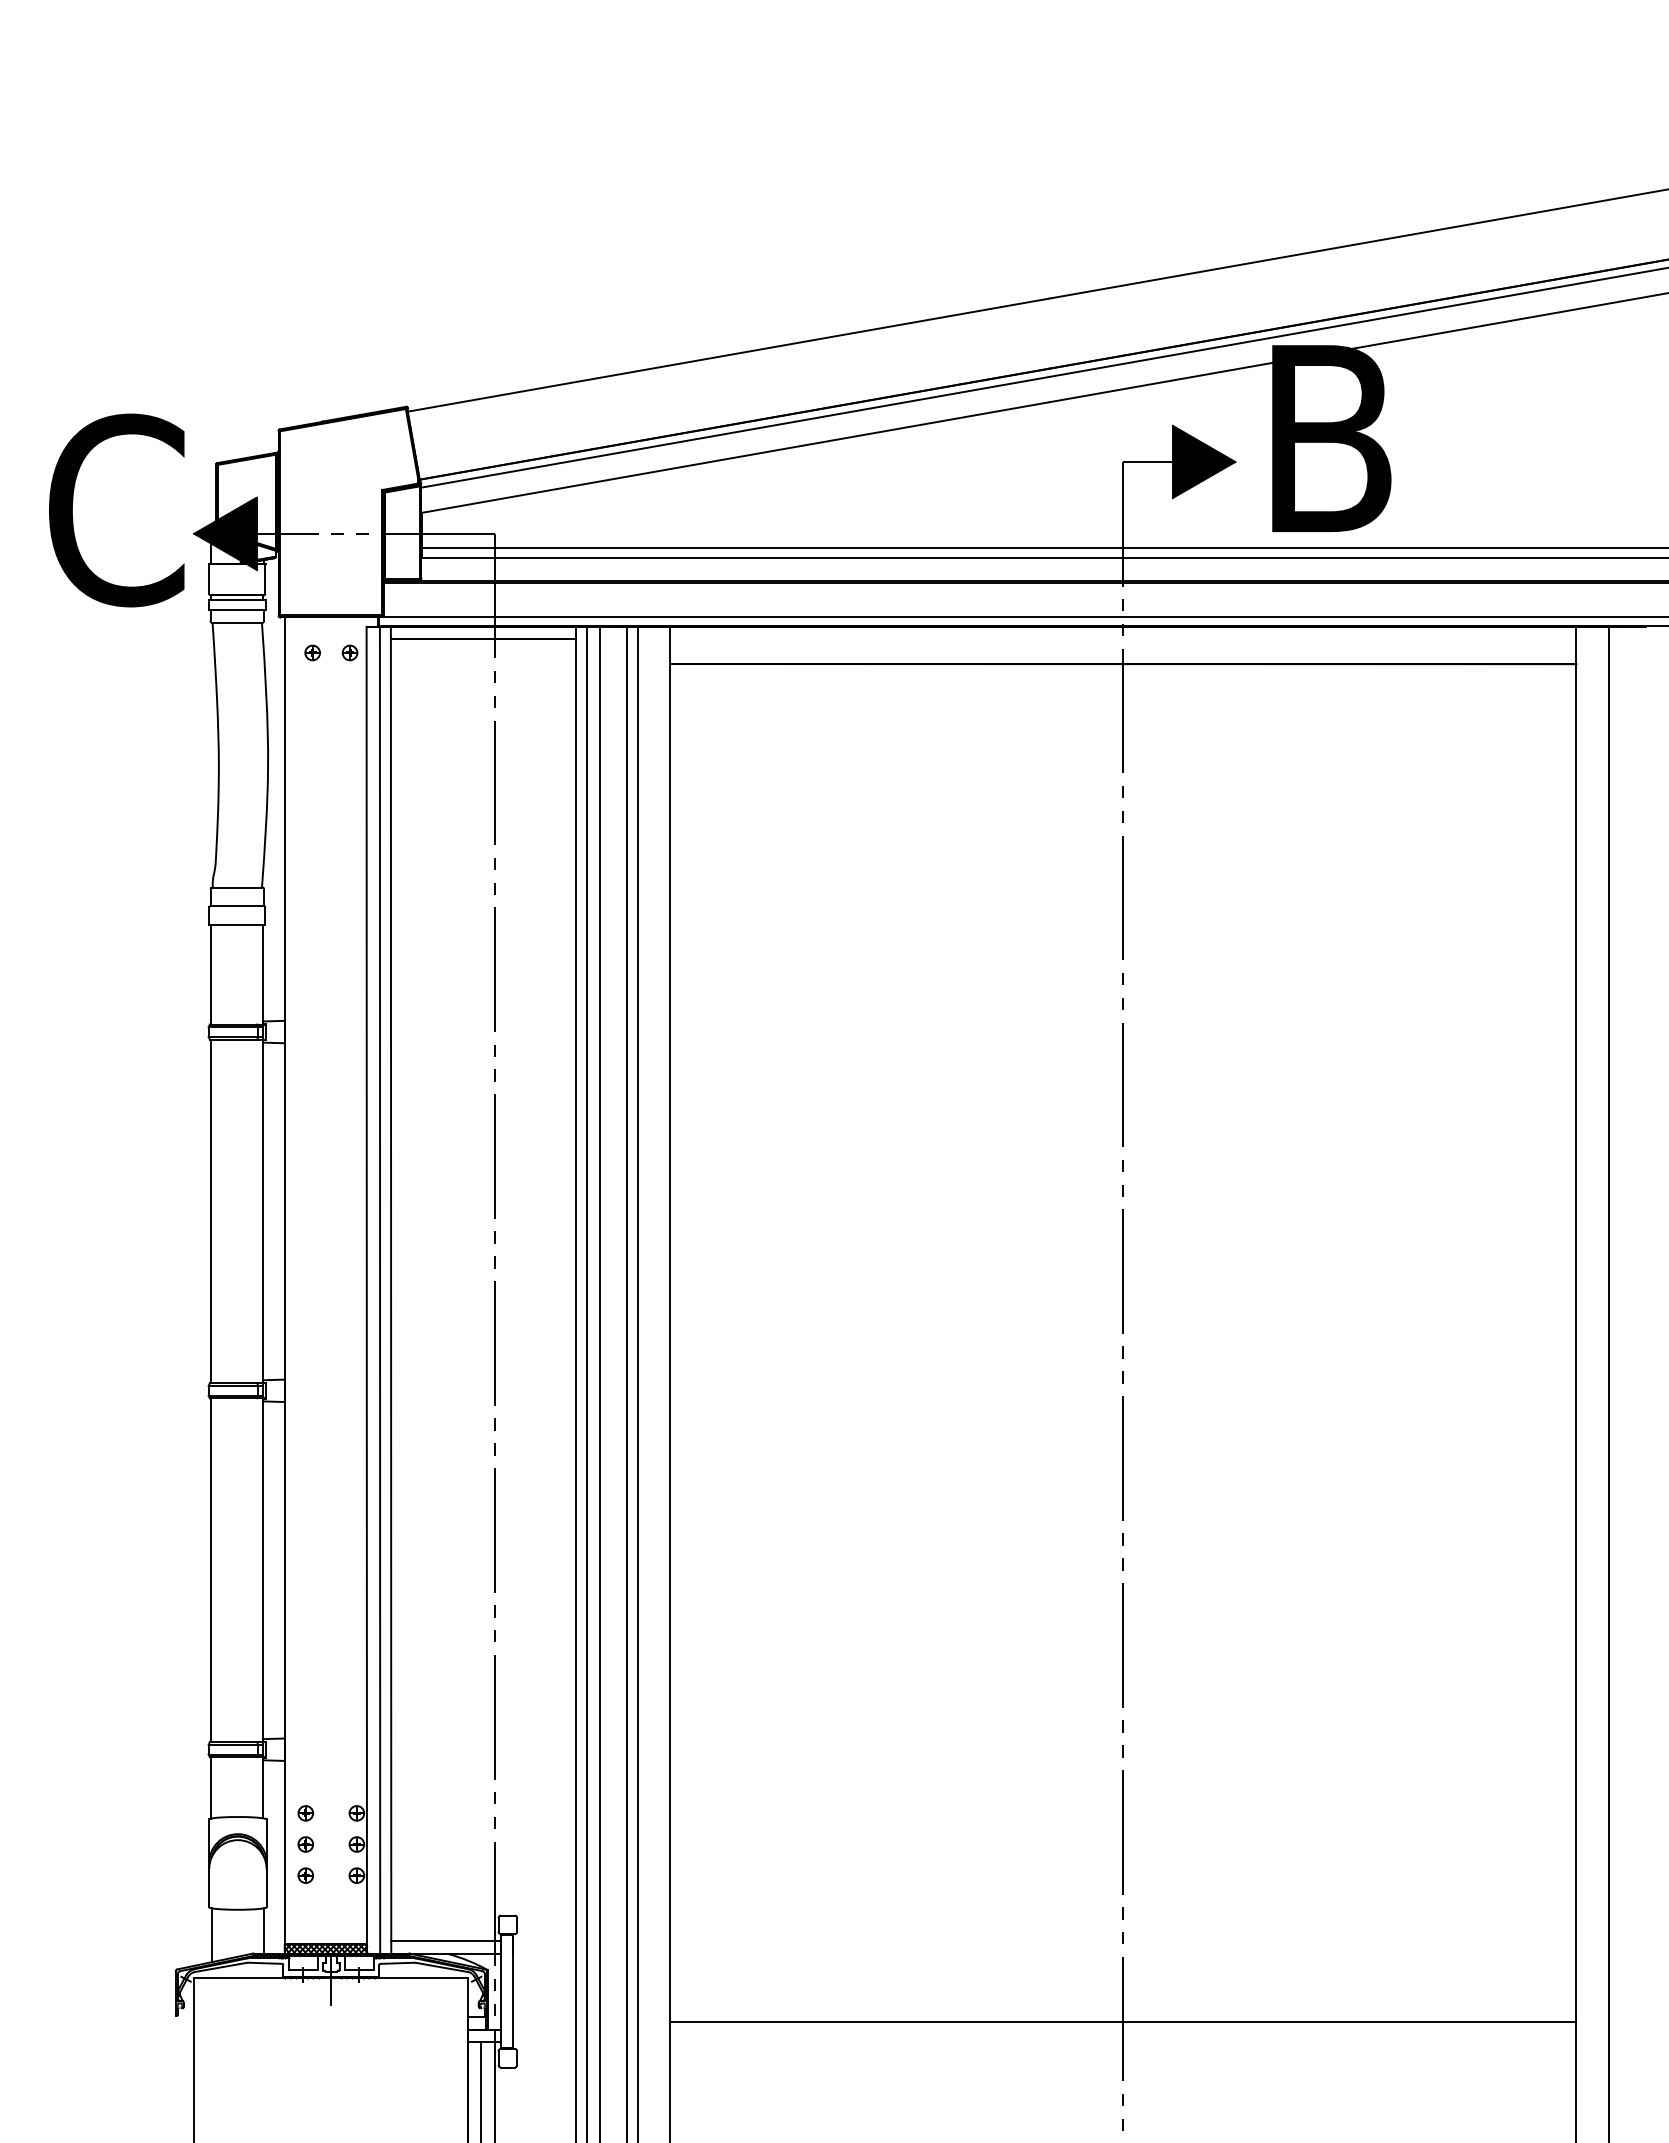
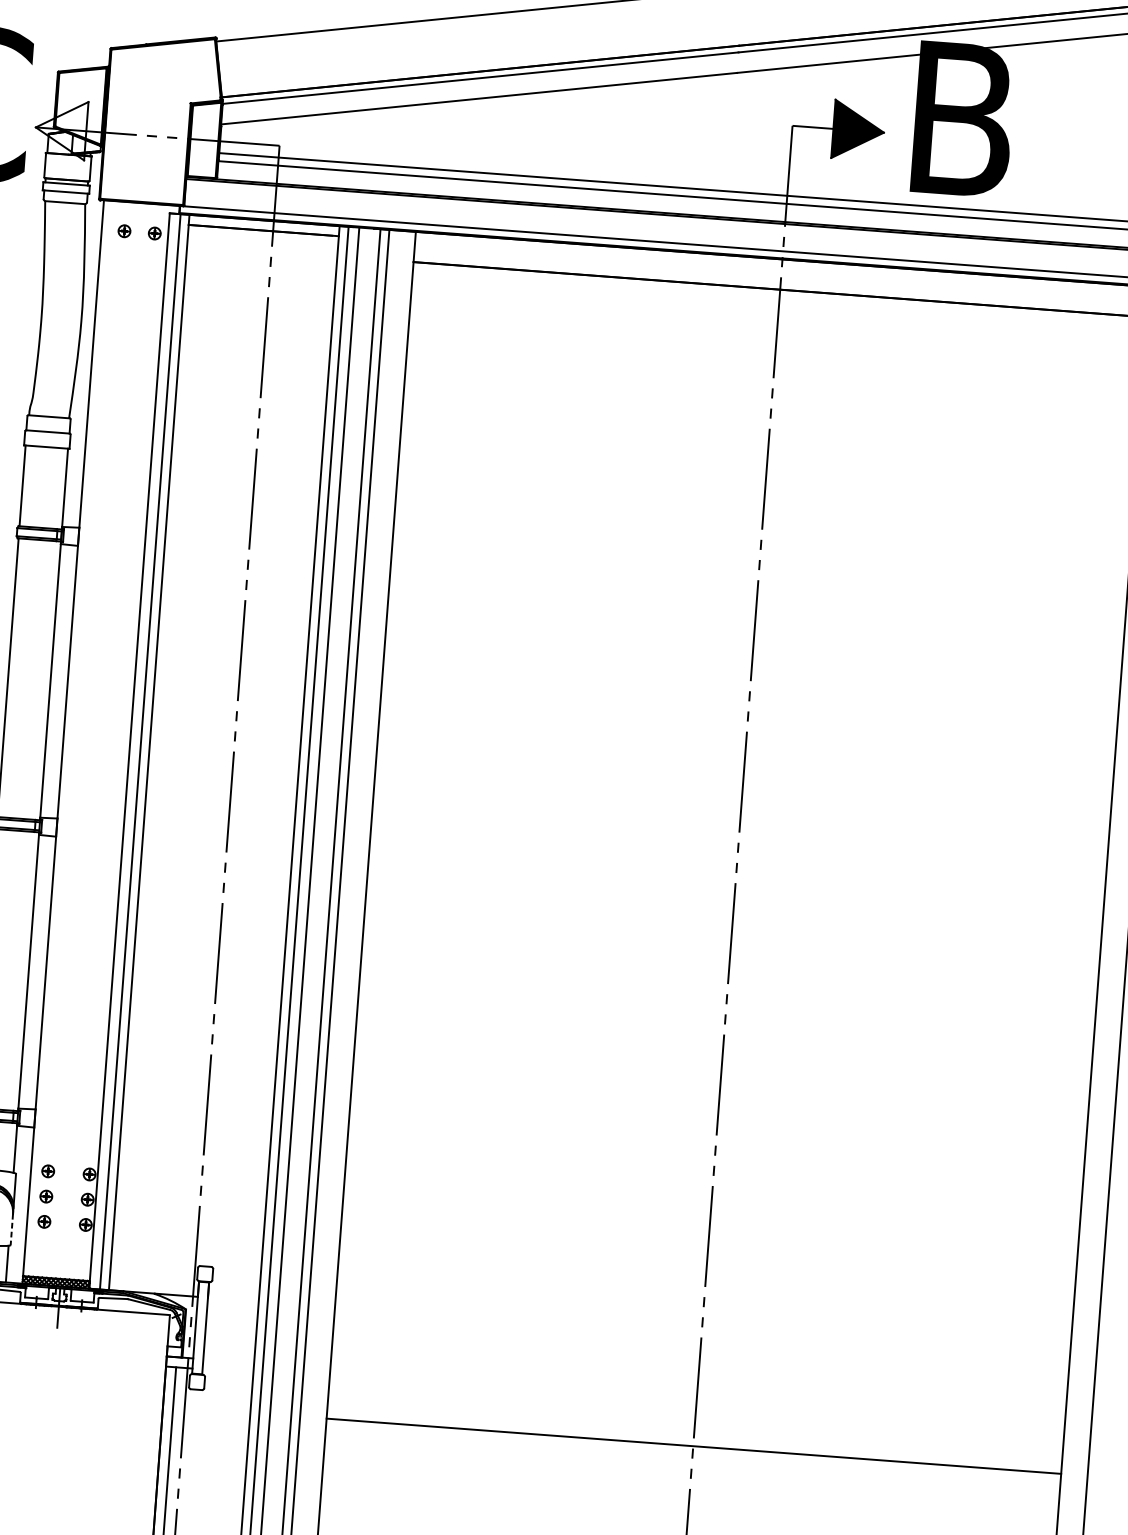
fill: (225, 533) -> (61, 129), removed
line: (266, 1888) -> (11, 1229), solid -> dashed
line: (446, 1941) -> (154, 1283), removed
line: (1123, 2022) -> (694, 1446), moved

